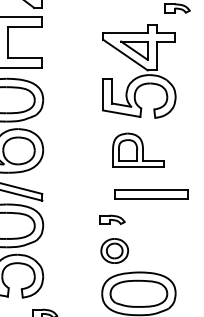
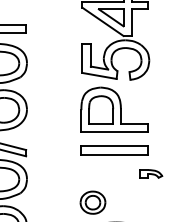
part: (138, 150) -> (114, 109), size x1.43
part: (151, 194) -> (114, 150), moved
part: (112, 219) -> (150, 173), moved

